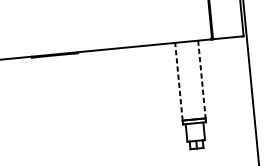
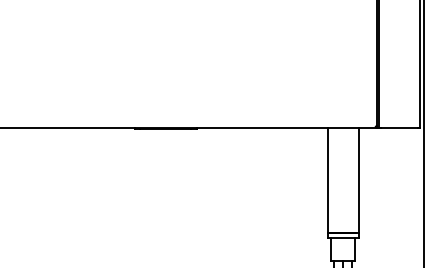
line: (201, 79) -> (358, 180), dashed -> solid
line: (178, 81) -> (327, 179), dashed -> solid

